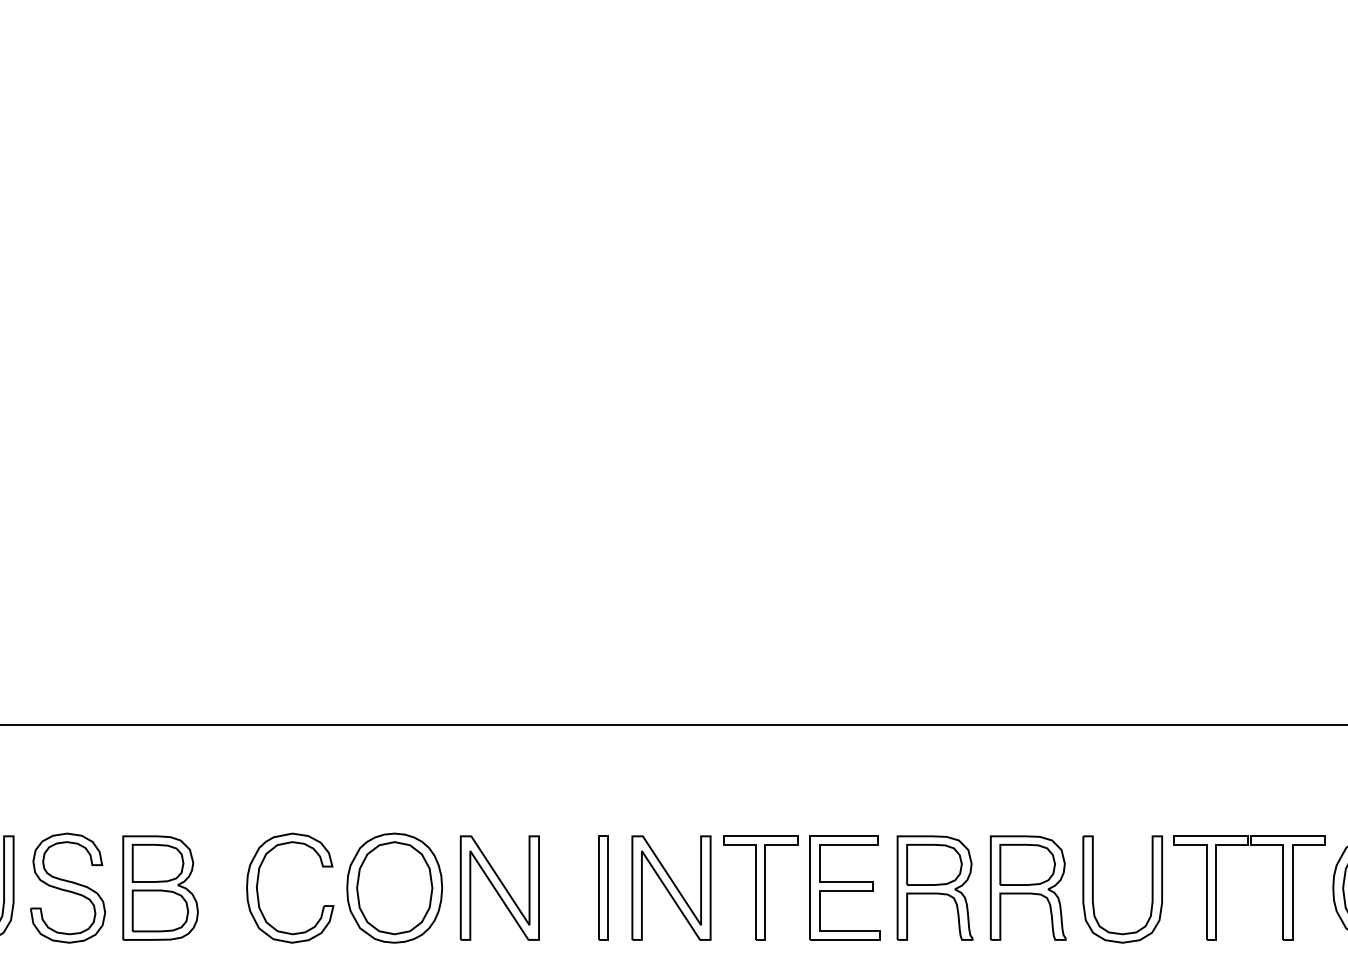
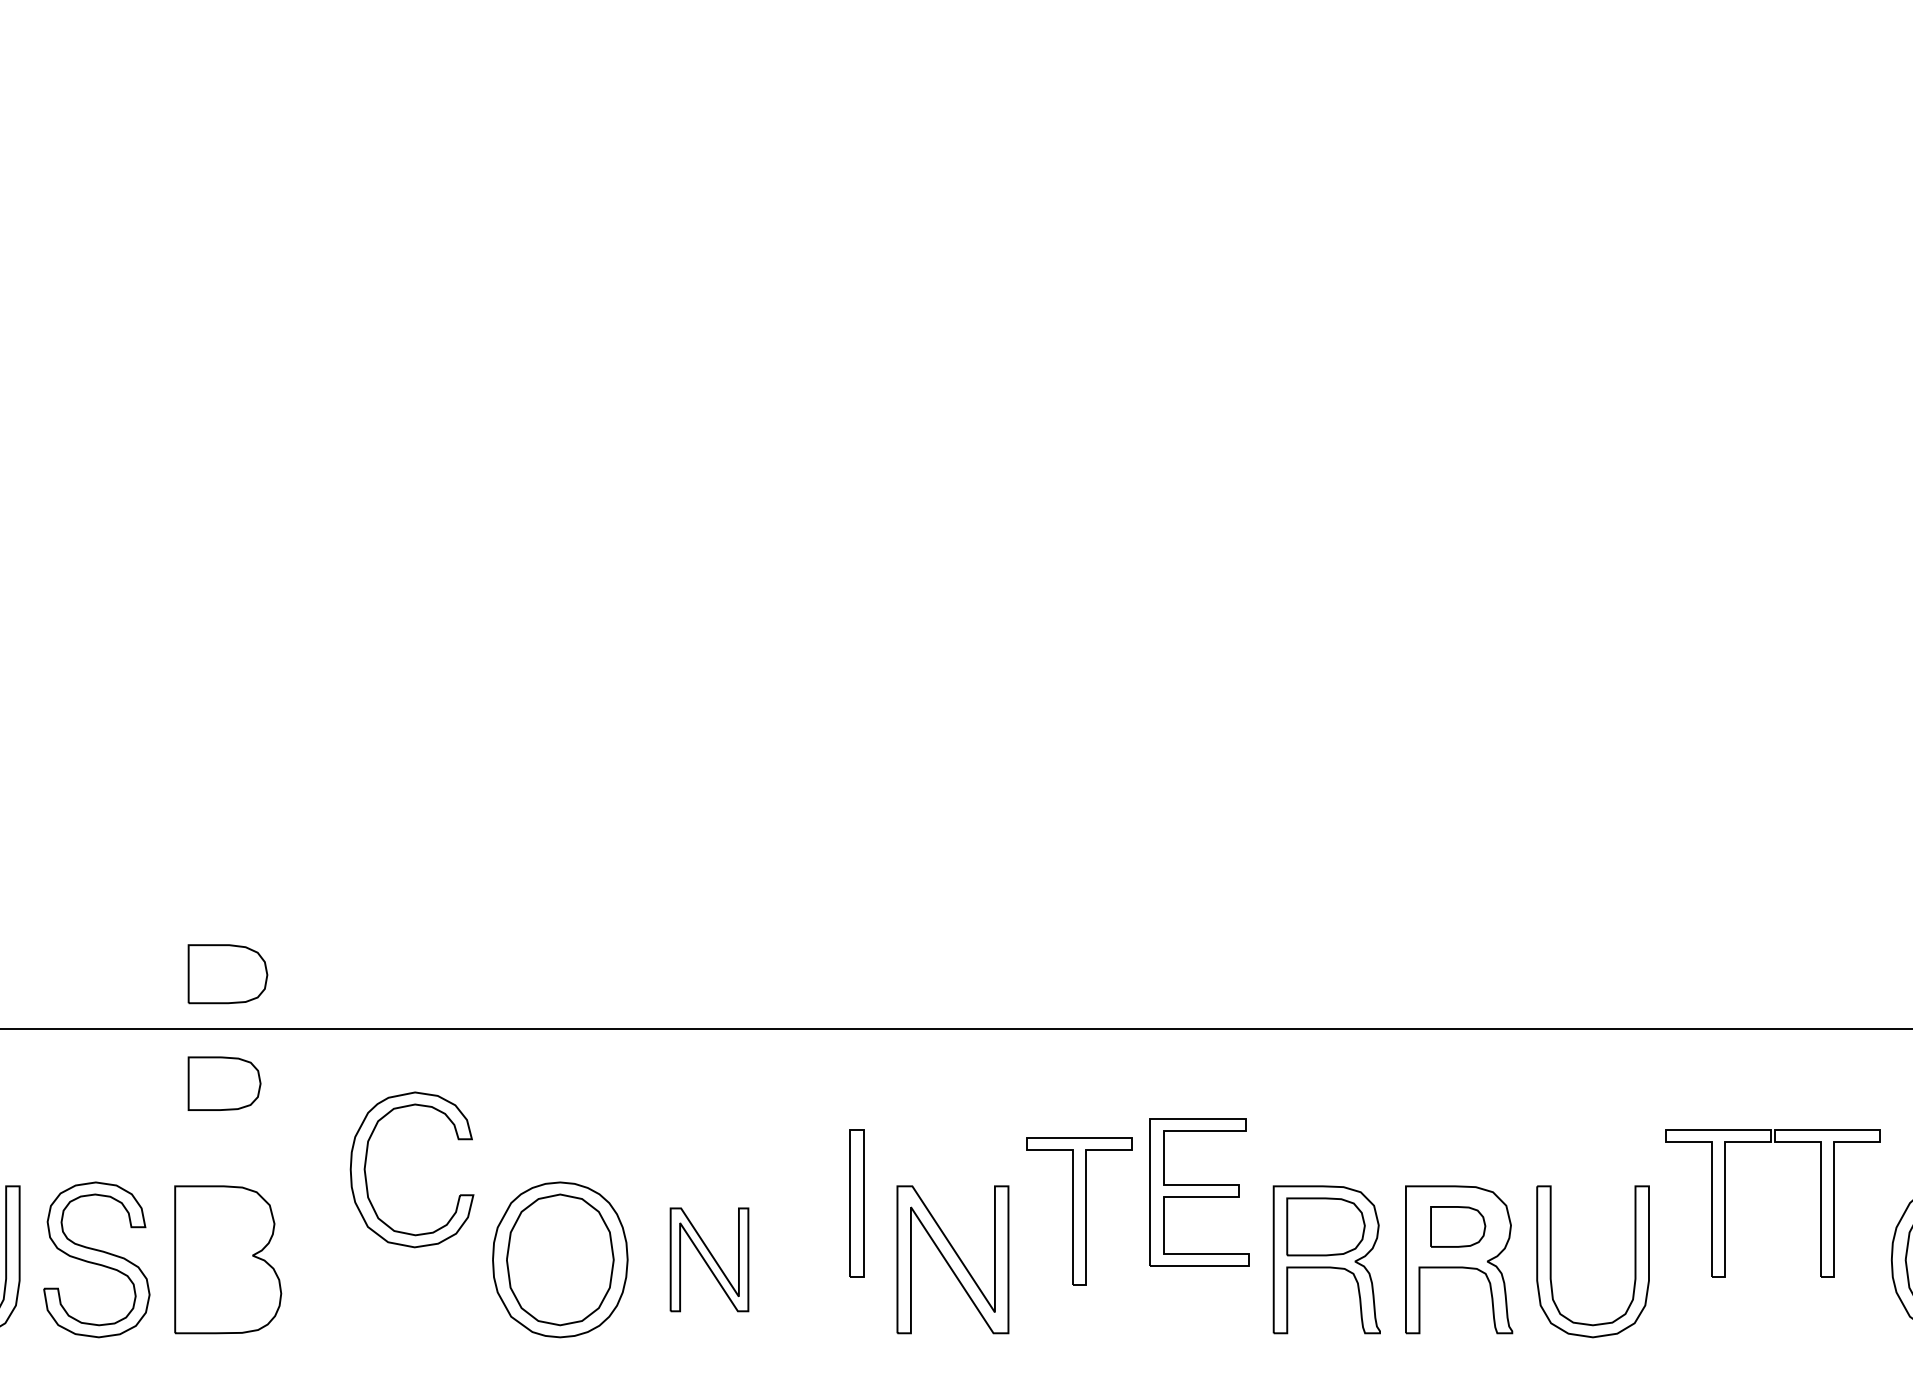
part: (158, 863) -> (224, 1083), moved
part: (1027, 864) -> (1457, 1226), size x0.7
part: (499, 887) -> (709, 1259), size x0.7
part: (603, 887) -> (856, 1203), moved
part: (760, 887) -> (1079, 1211), moved
part: (845, 887) -> (1199, 1192), moved
part: (1216, 887) -> (1725, 1203), moved
part: (258, 890) -> (366, 1173), moved
part: (160, 911) -> (227, 974), moved

